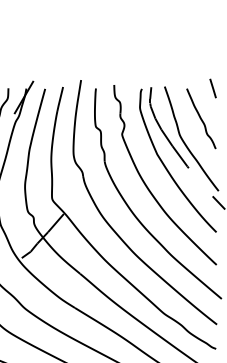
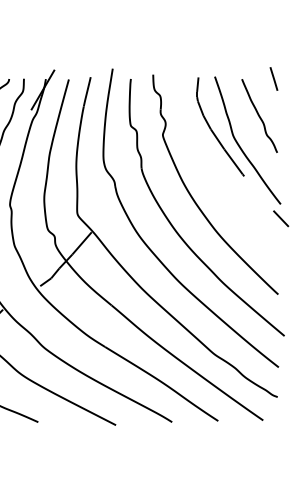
curve: (167, 169) -> (218, 177), removed

